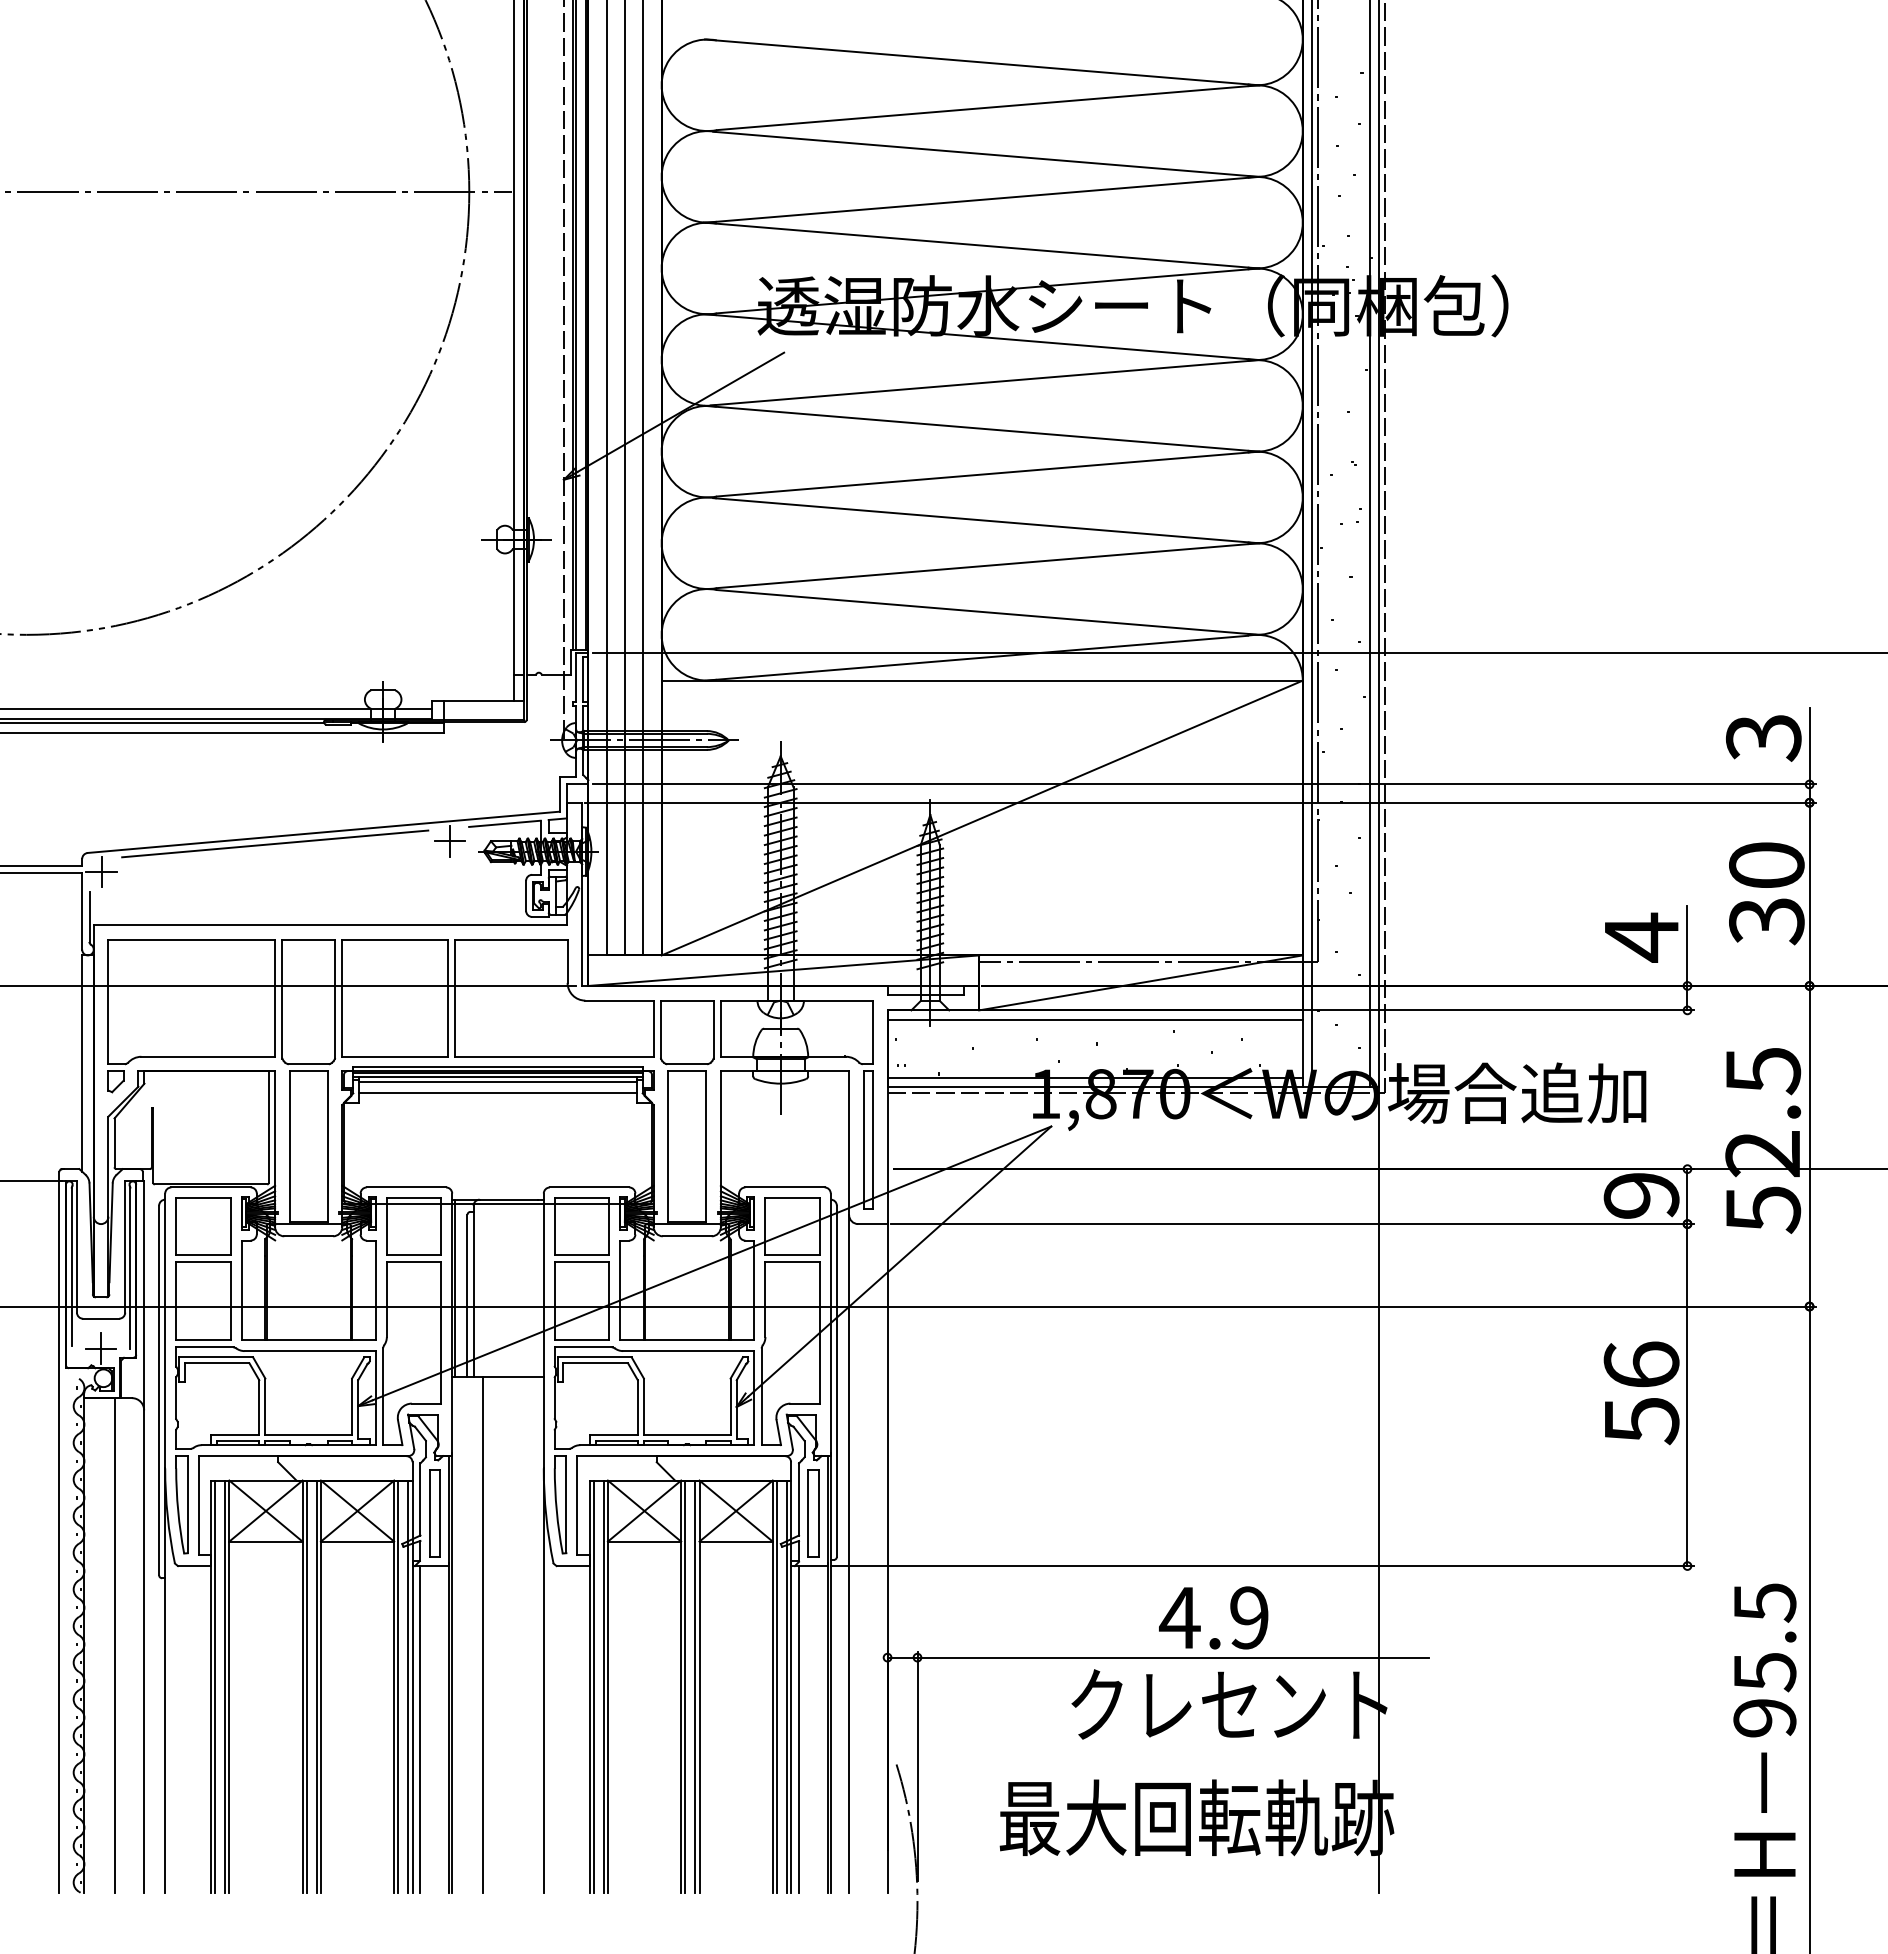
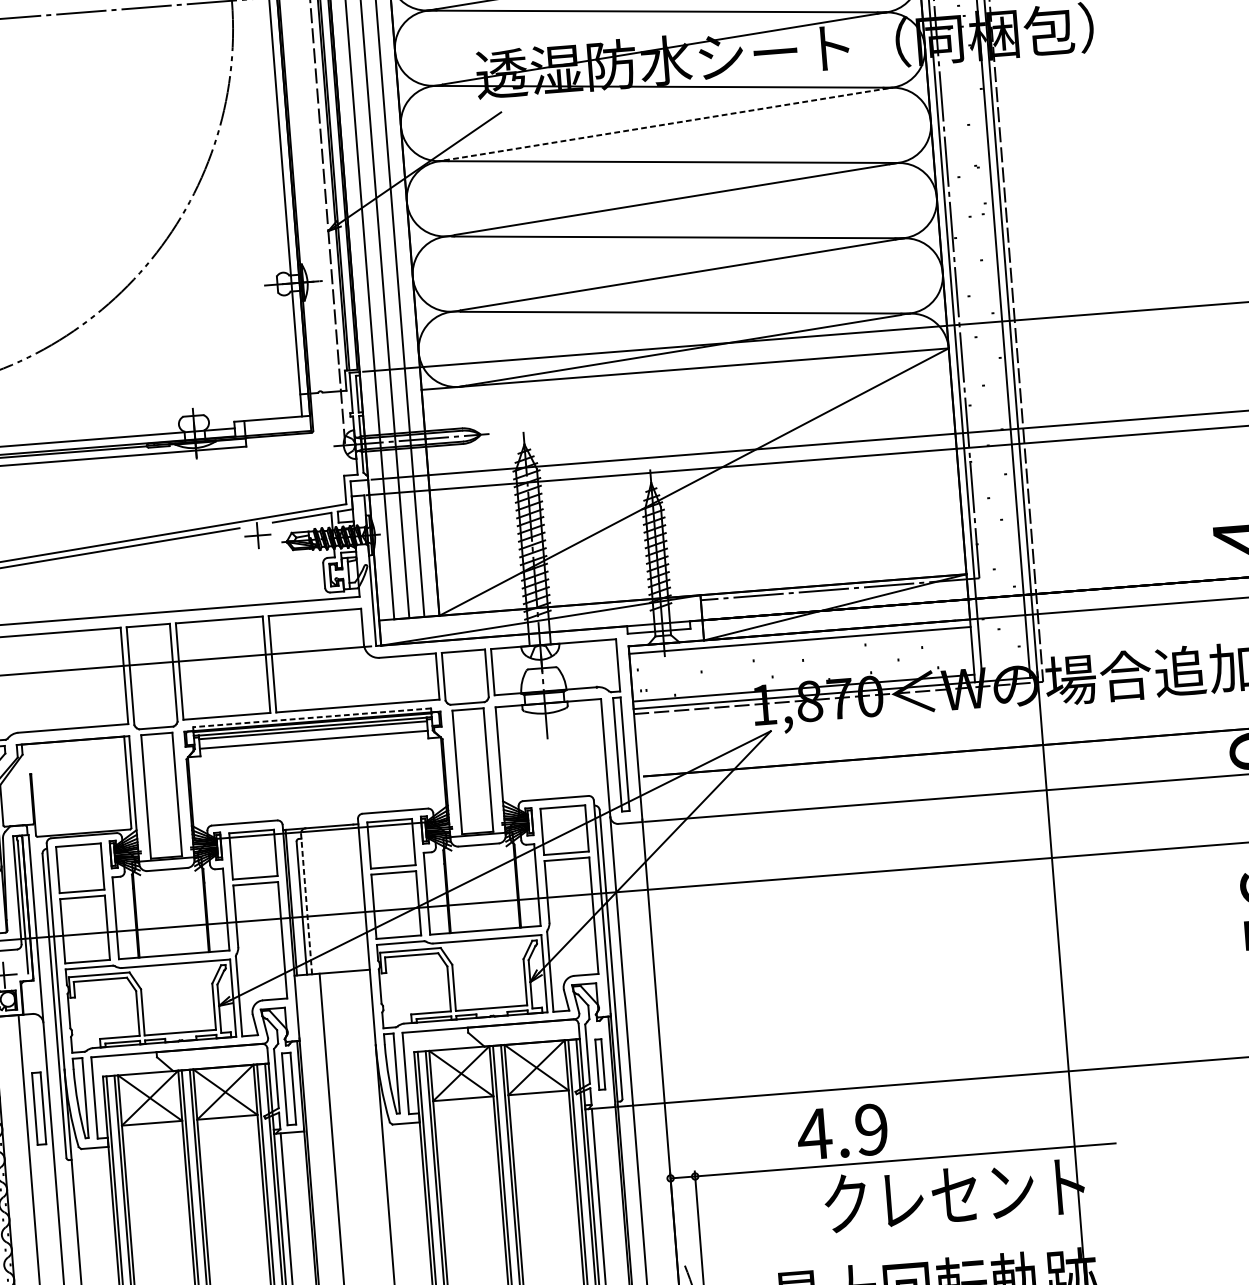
line: (985, 382) -> (668, 123), solid -> dashed
line: (498, 1066) -> (312, 717), solid -> dashed
line: (473, 1290) -> (306, 903), solid -> dashed
part: (130, 1513) -> (38, 1108), added
part: (813, 1513) -> (600, 1064), size x0.7
text: (1213, 1617) -> (842, 1131), moved

